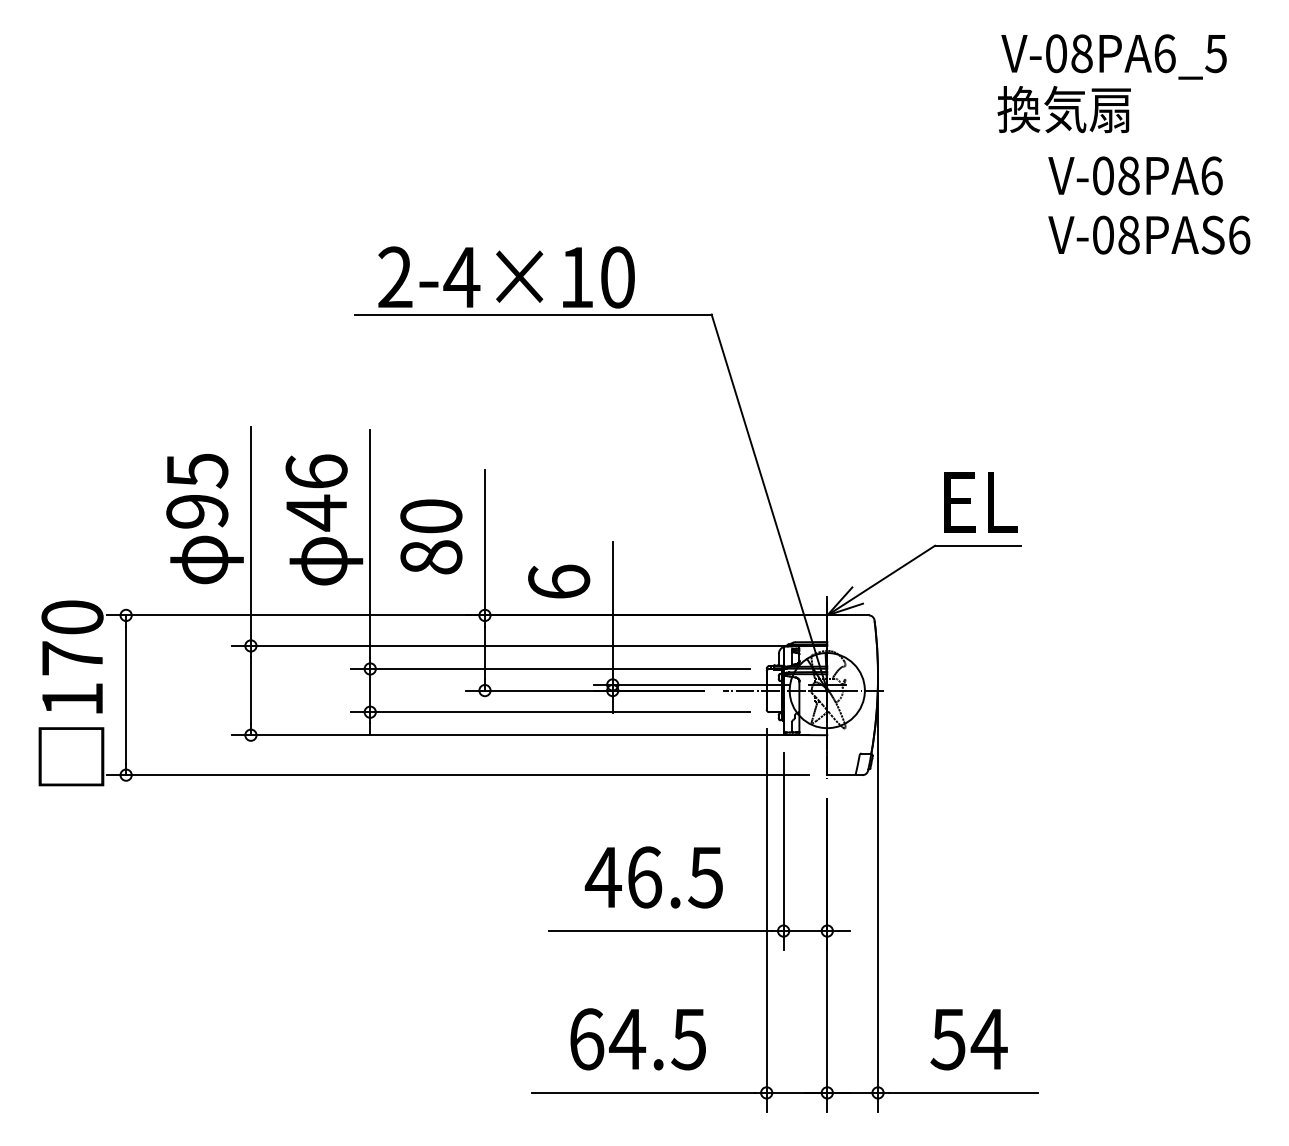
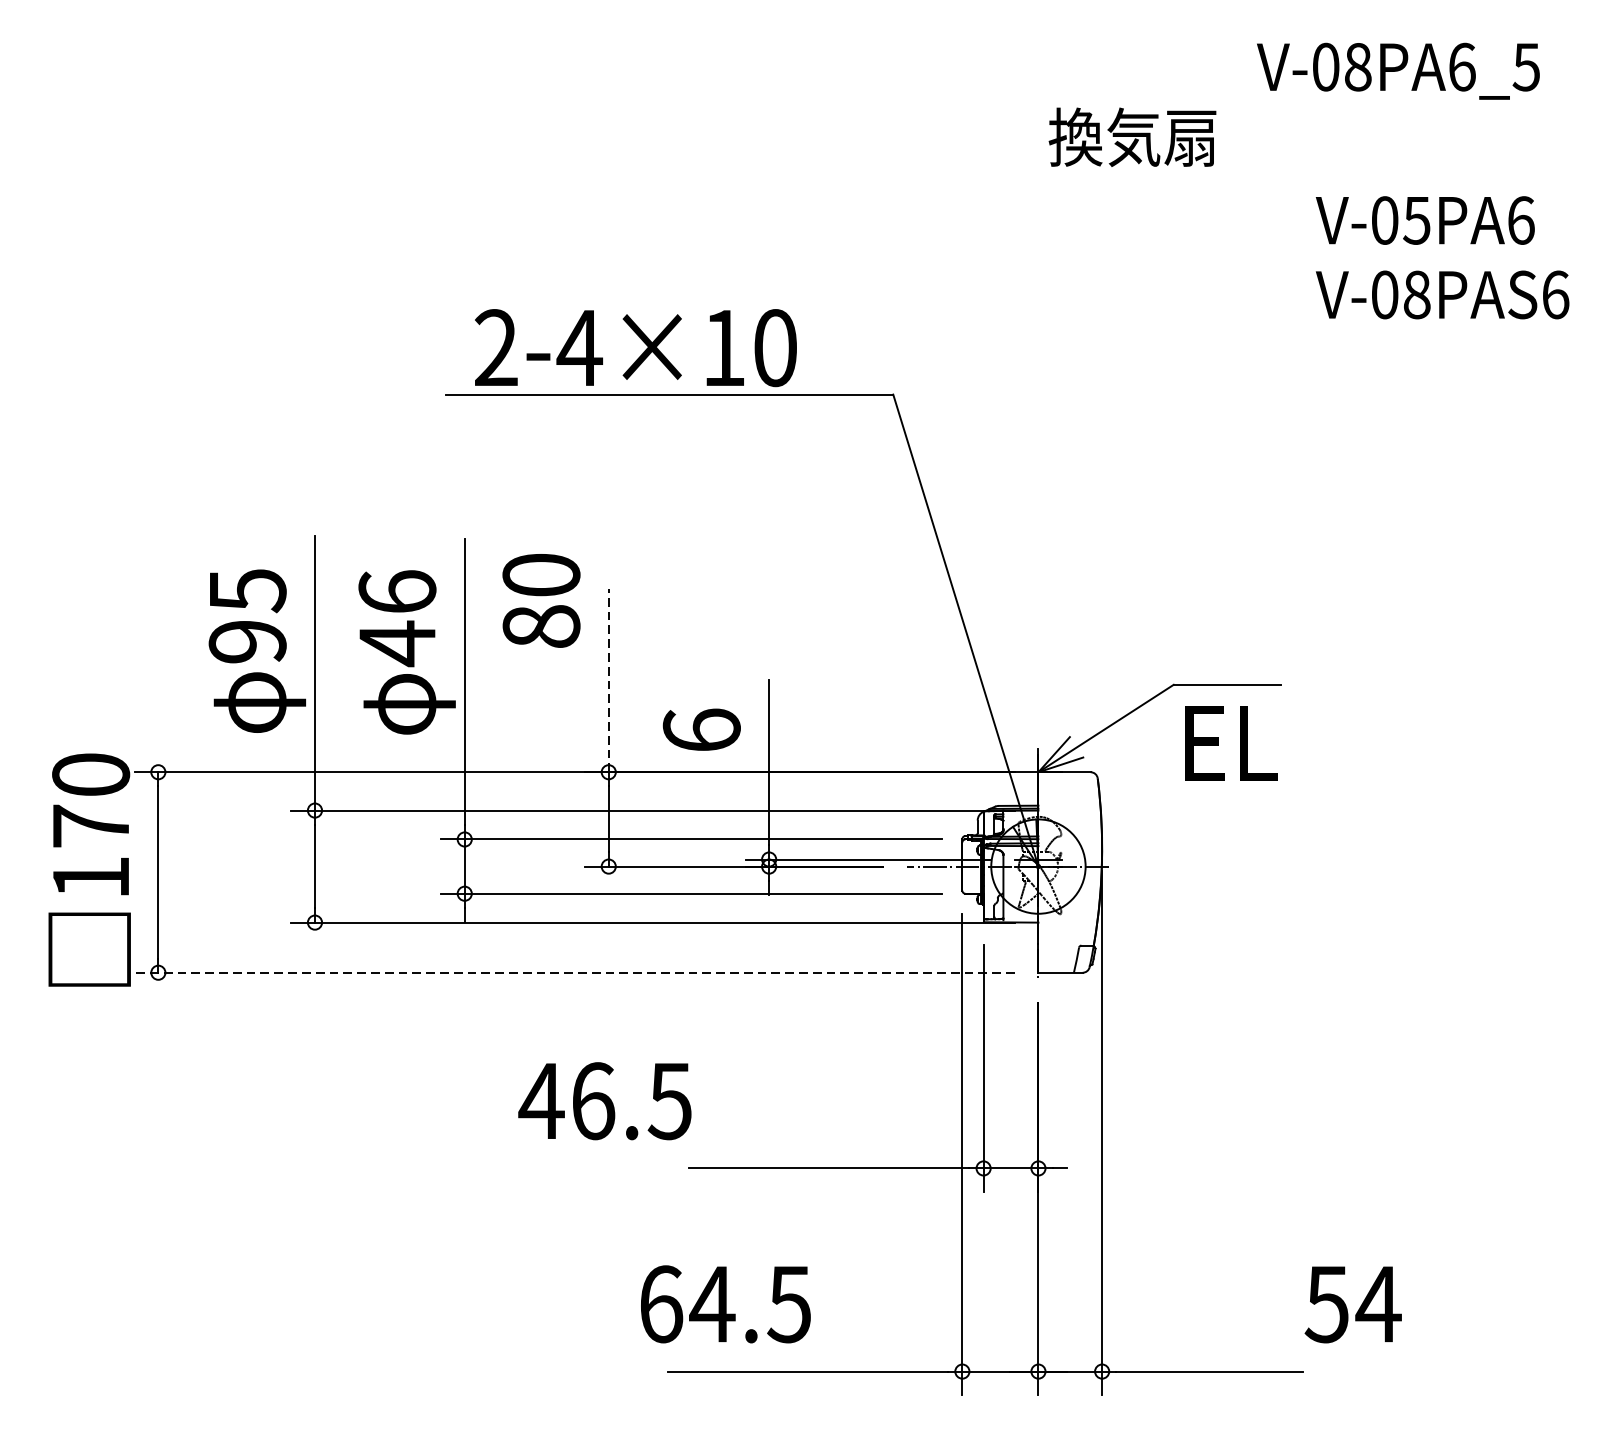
text: (1063, 109) -> (1131, 137), moved
text: (1128, 175) -> (1416, 220), V-08PA6 -> V-05PA6
text: (980, 502) -> (1230, 743), moved
text: (431, 536) -> (541, 600), moved
line: (484, 542) -> (608, 680), solid -> dashed
line: (457, 775) -> (574, 973), solid -> dashed
text: (653, 877) -> (604, 1101), moved
text: (637, 1039) -> (724, 1304), moved
text: (968, 1039) -> (1352, 1304), moved

